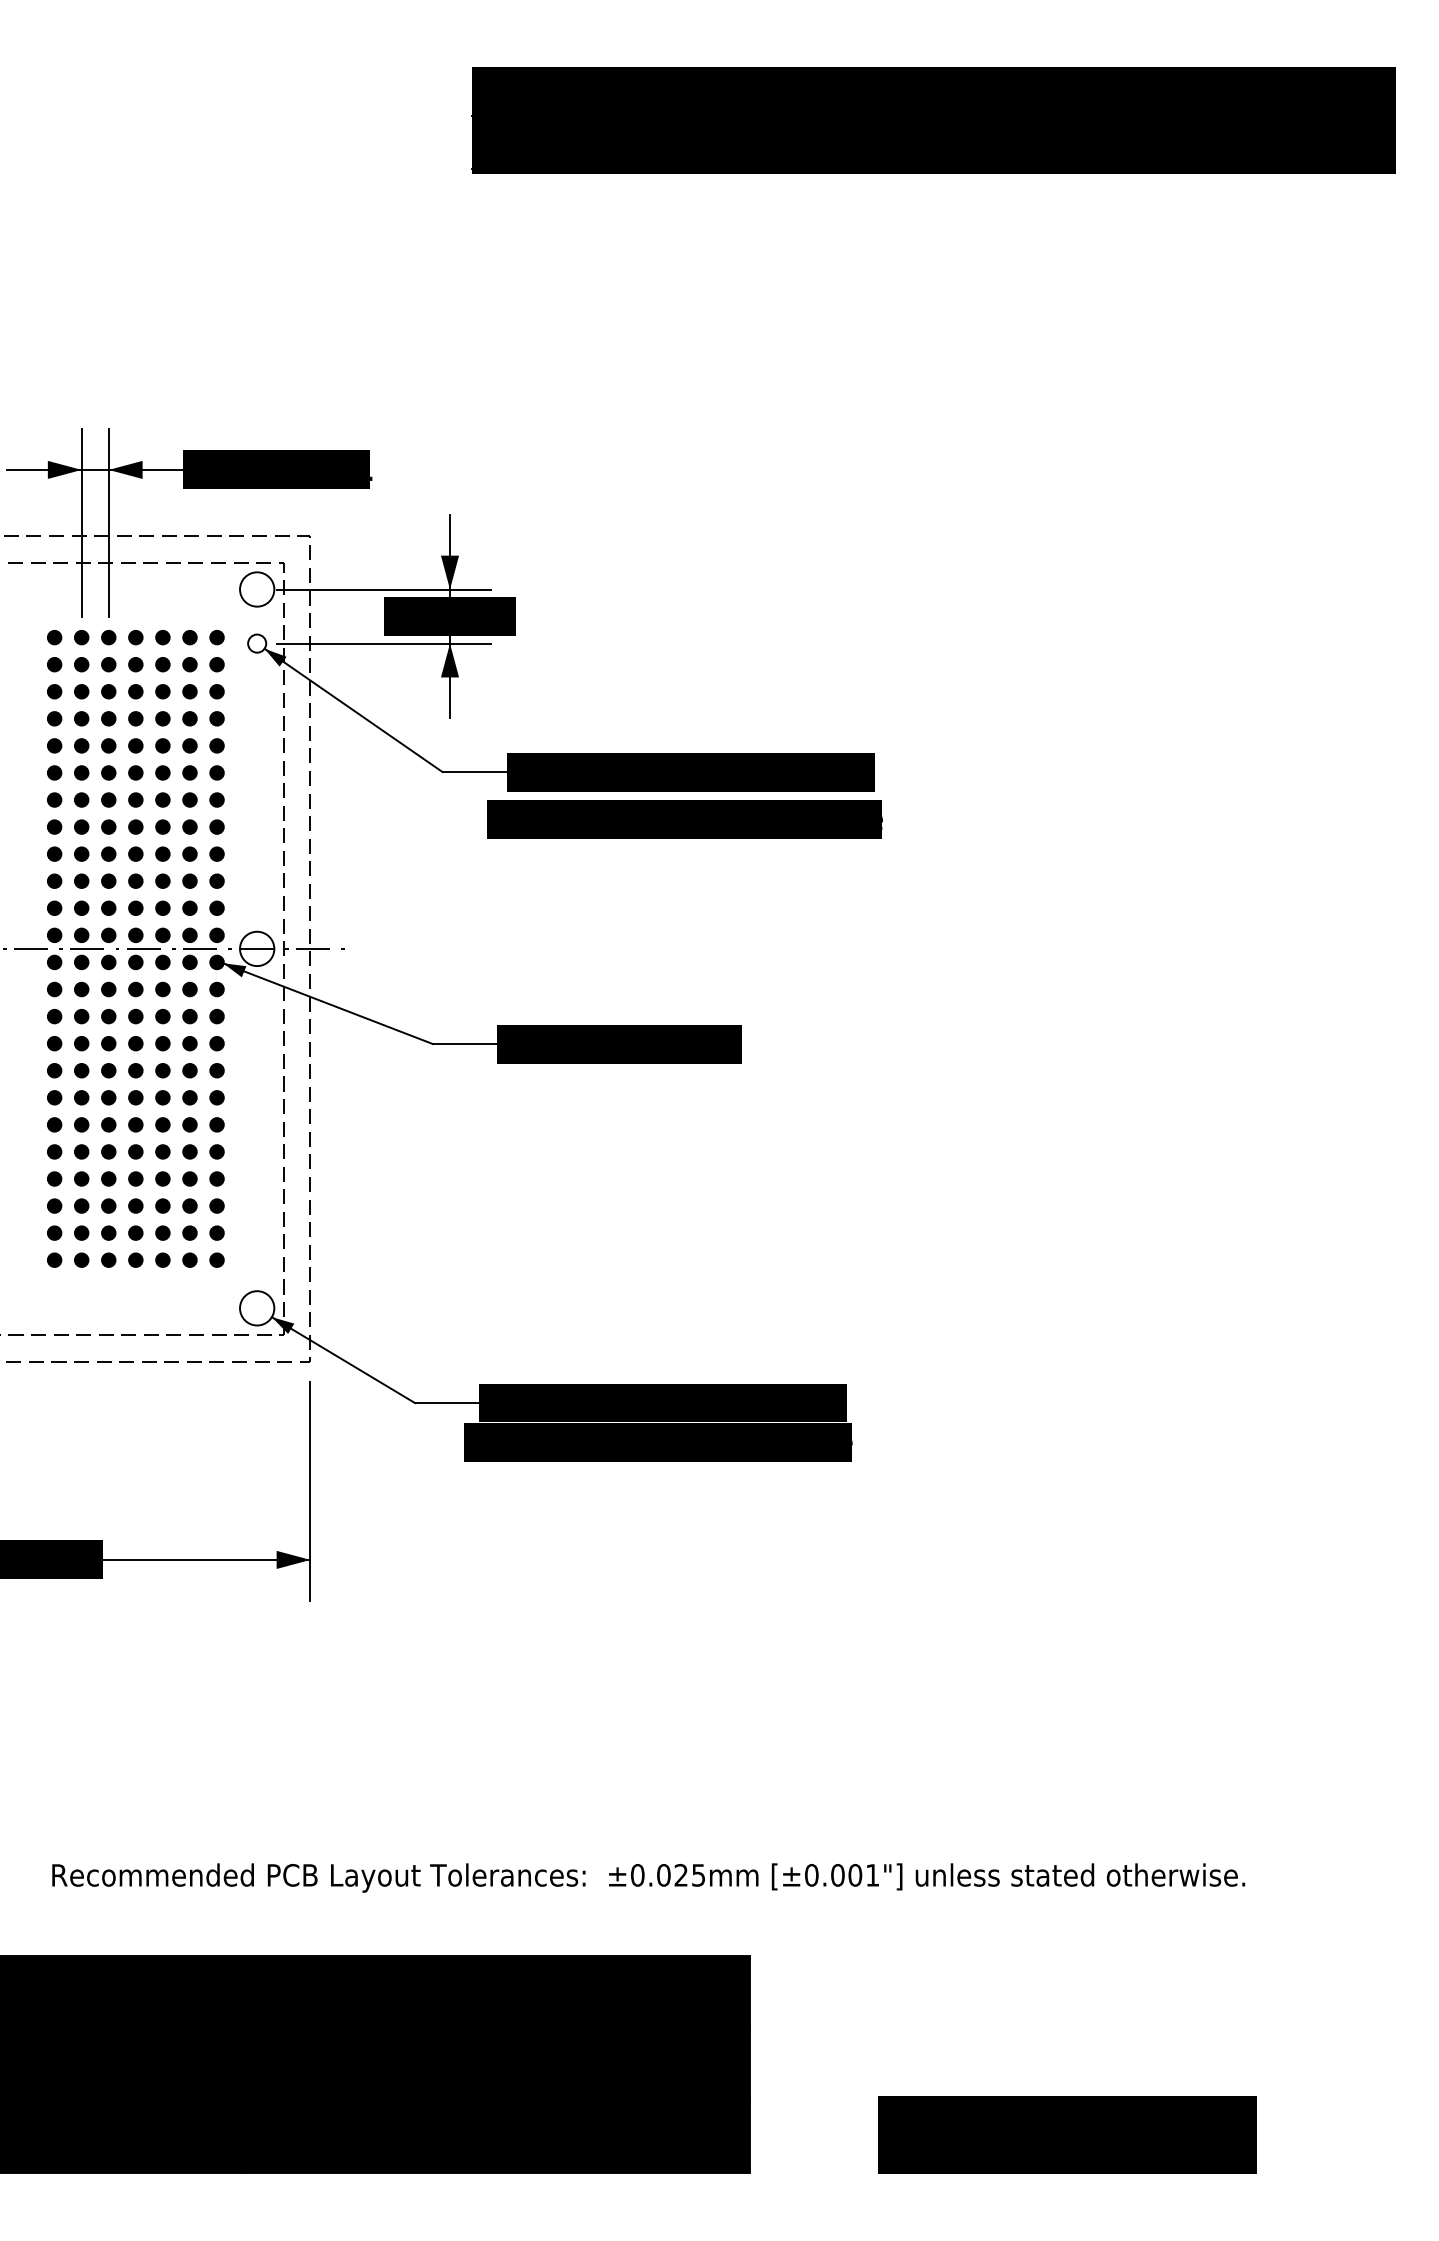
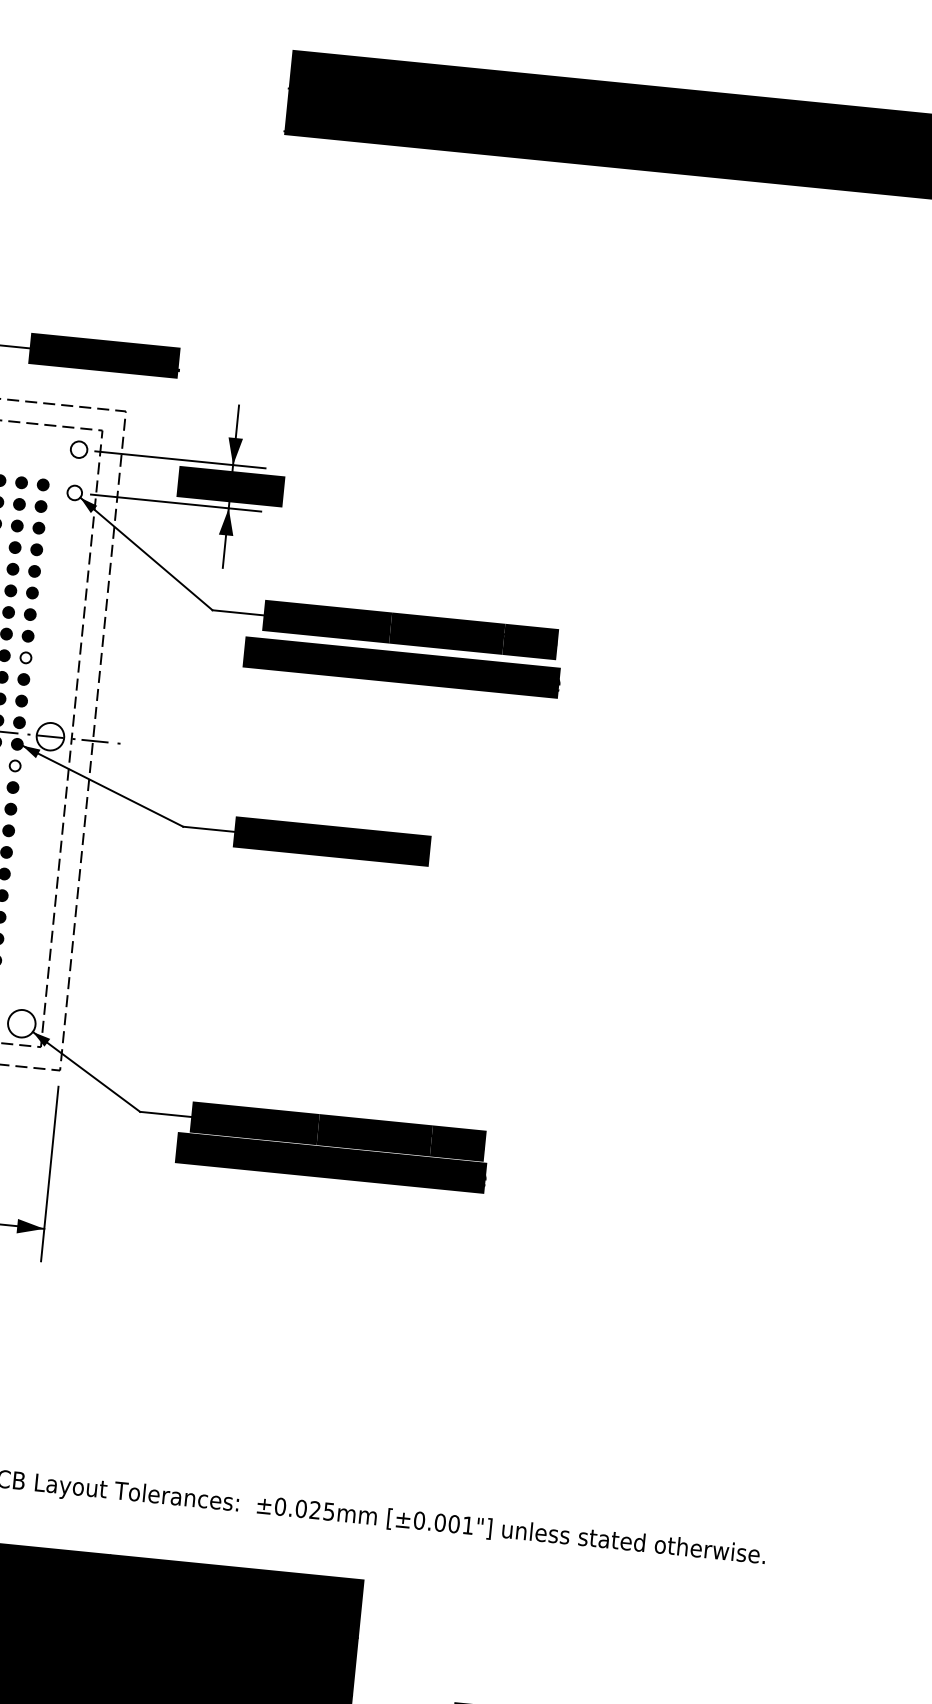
circle: (257, 589) -> (79, 449), size x0.6
fill: (216, 853) -> (25, 657), removed
fill: (216, 989) -> (14, 765), removed

